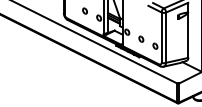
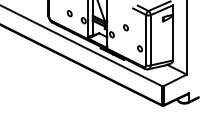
part: (140, 38) -> (125, 27), moved

